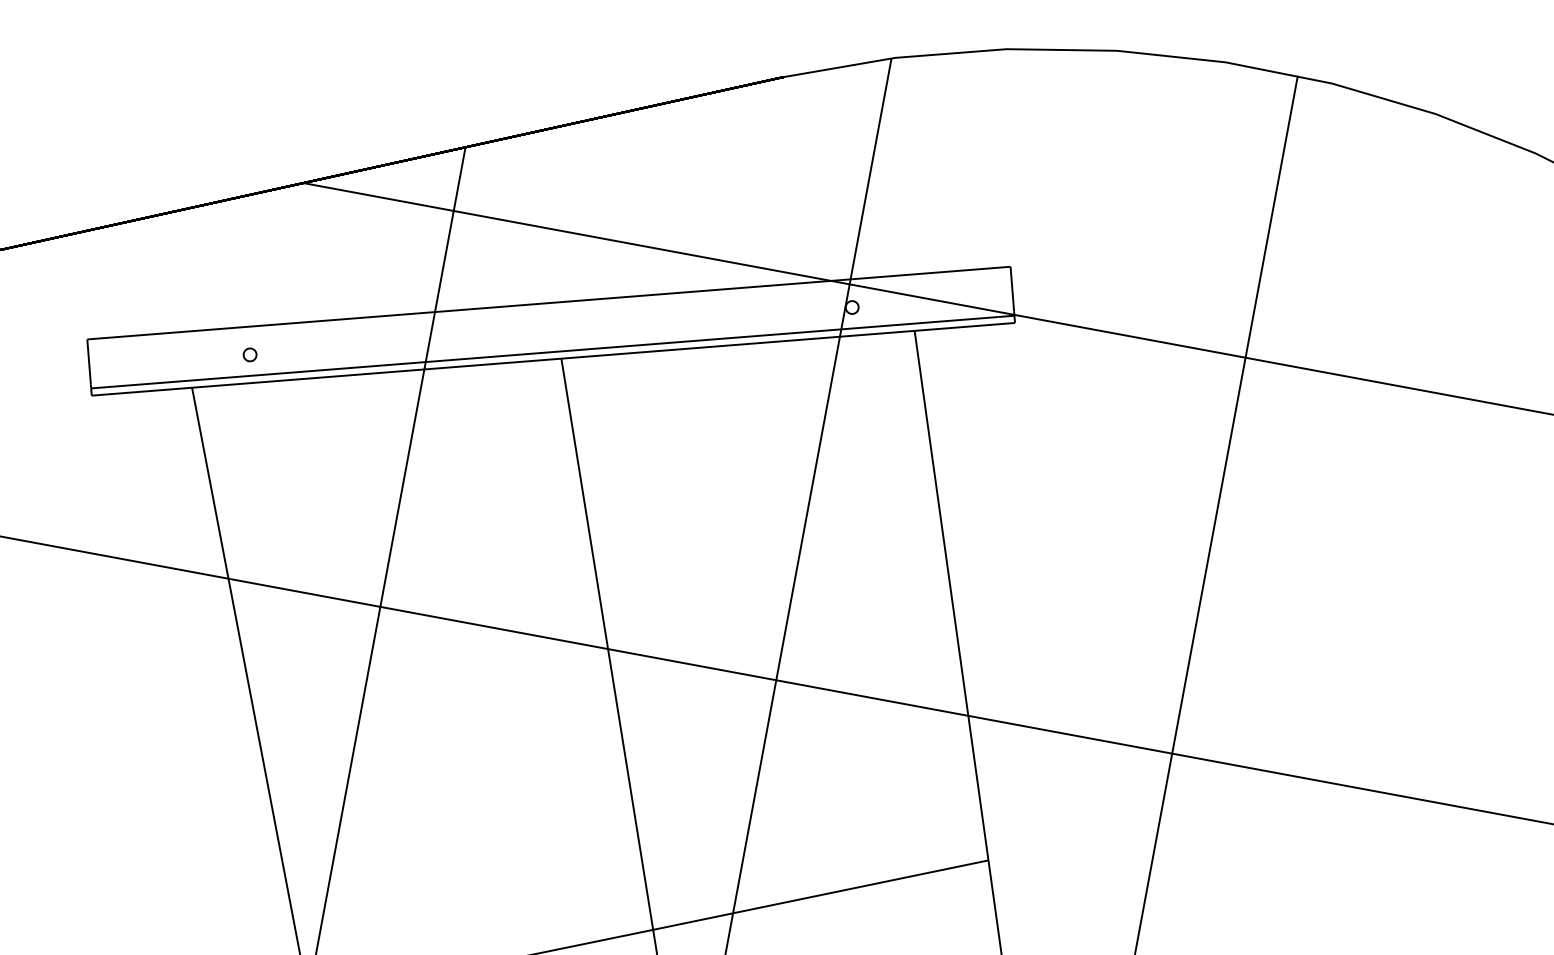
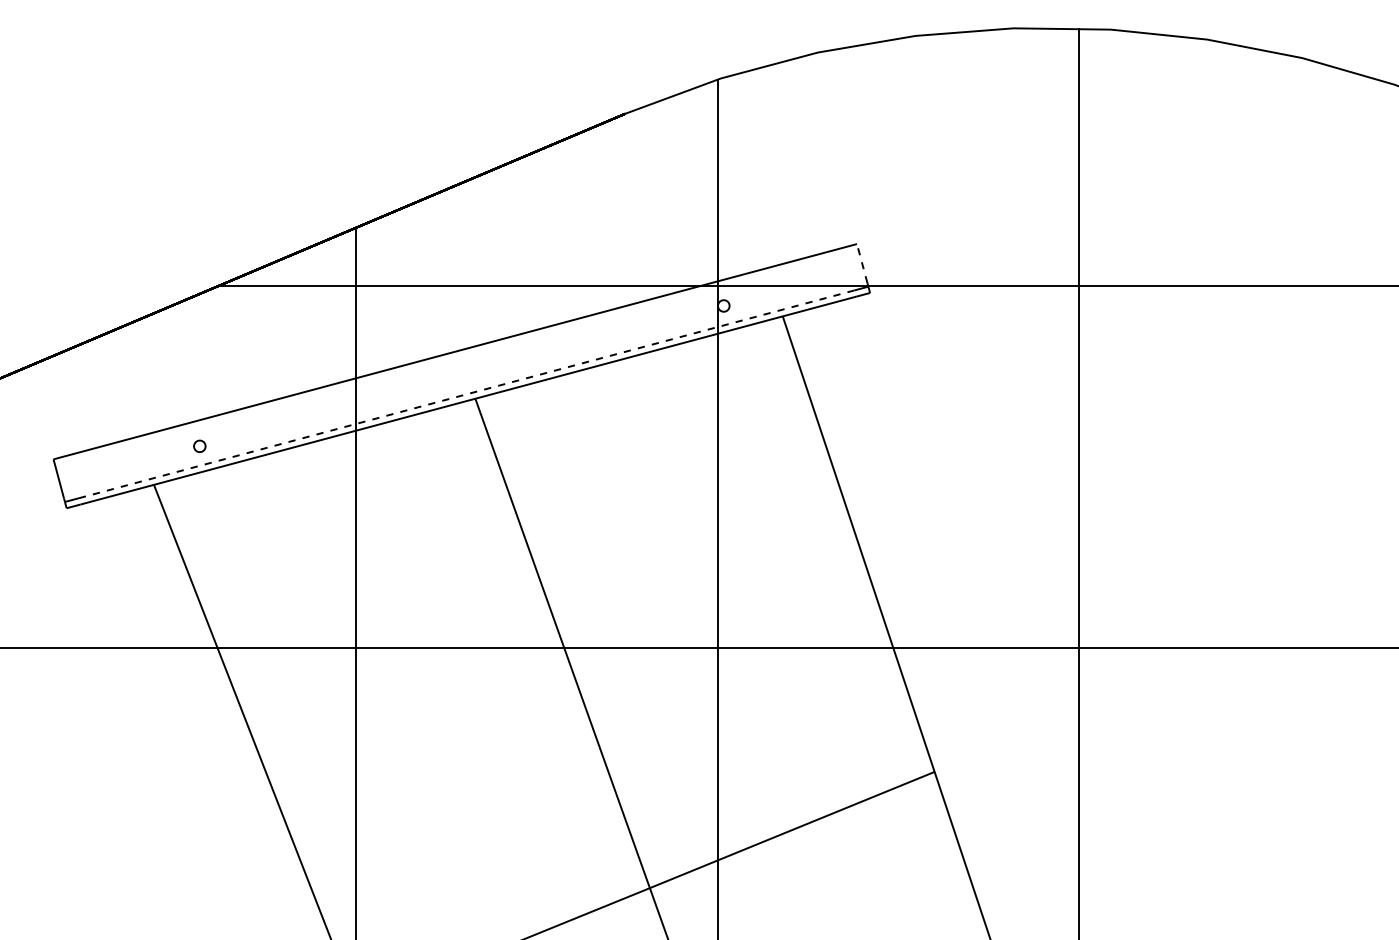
line: (1012, 289) -> (862, 263), solid -> dashed
line: (552, 352) -> (466, 394), solid -> dashed

